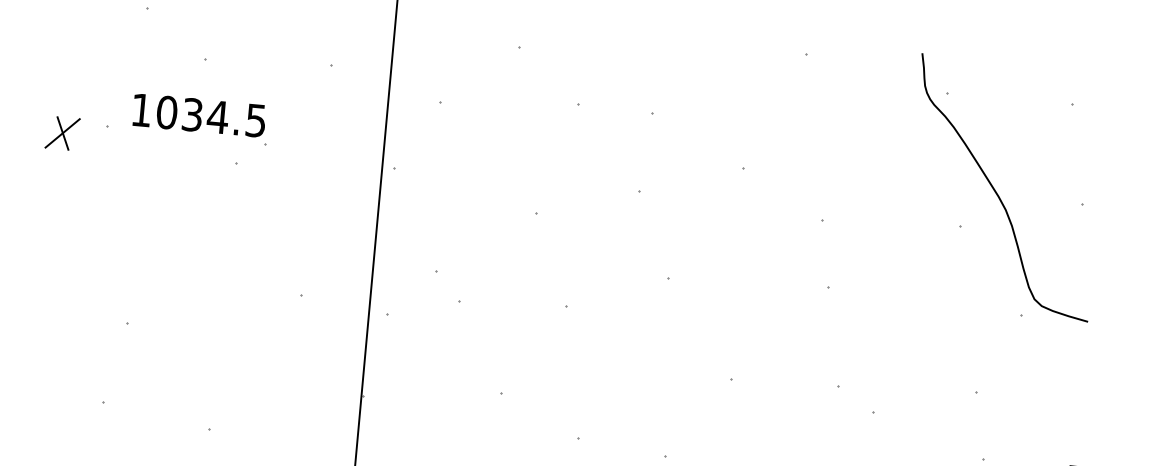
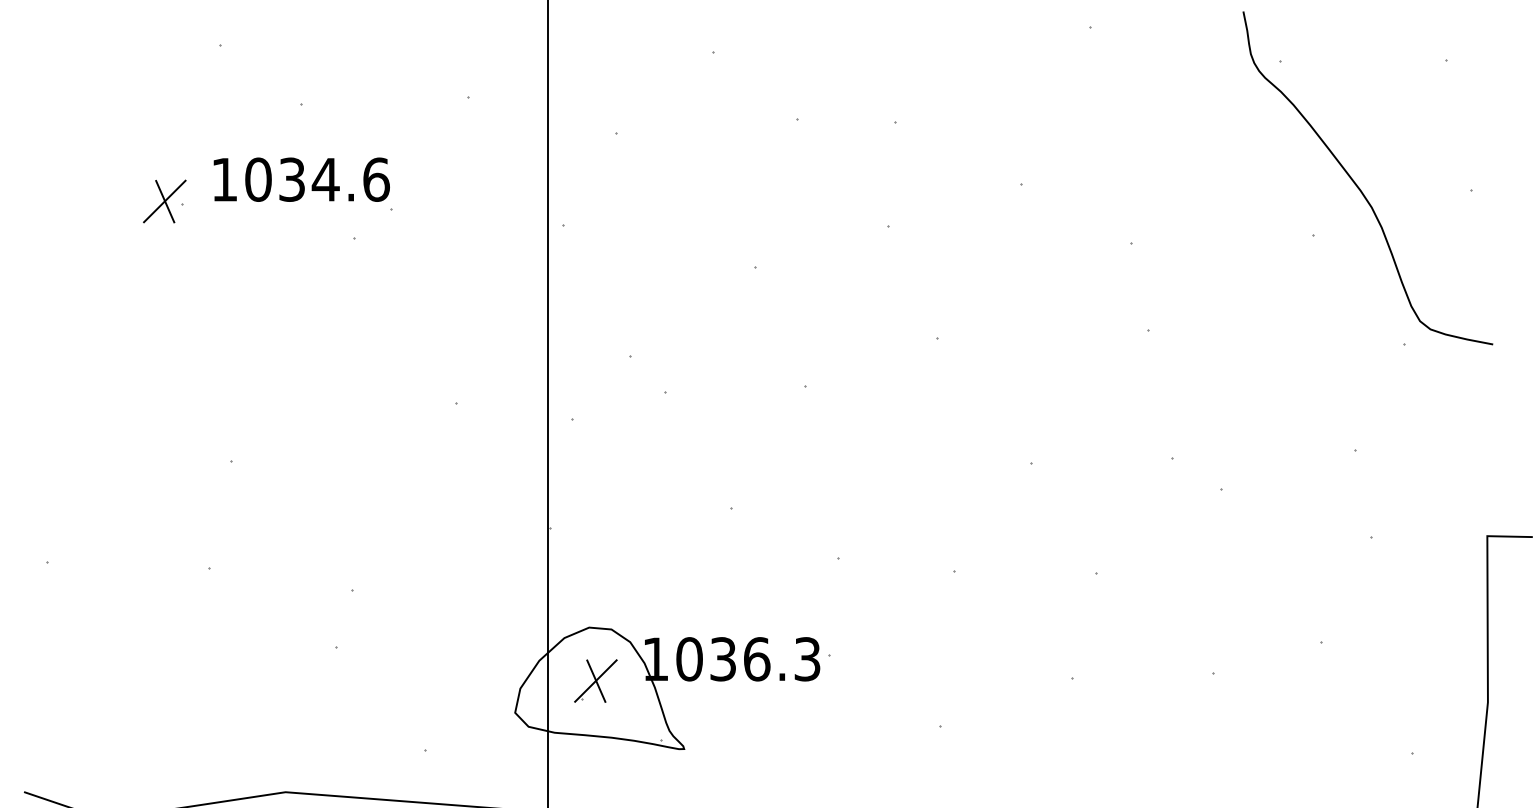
text: (256, 120) -> (376, 179), 1034.5 -> 1034.6
part: (62, 133) -> (164, 201), moved

